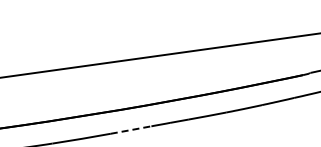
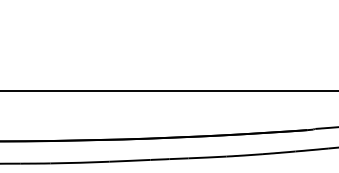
line: (130, 129) -> (129, 160), dashed -> solid

